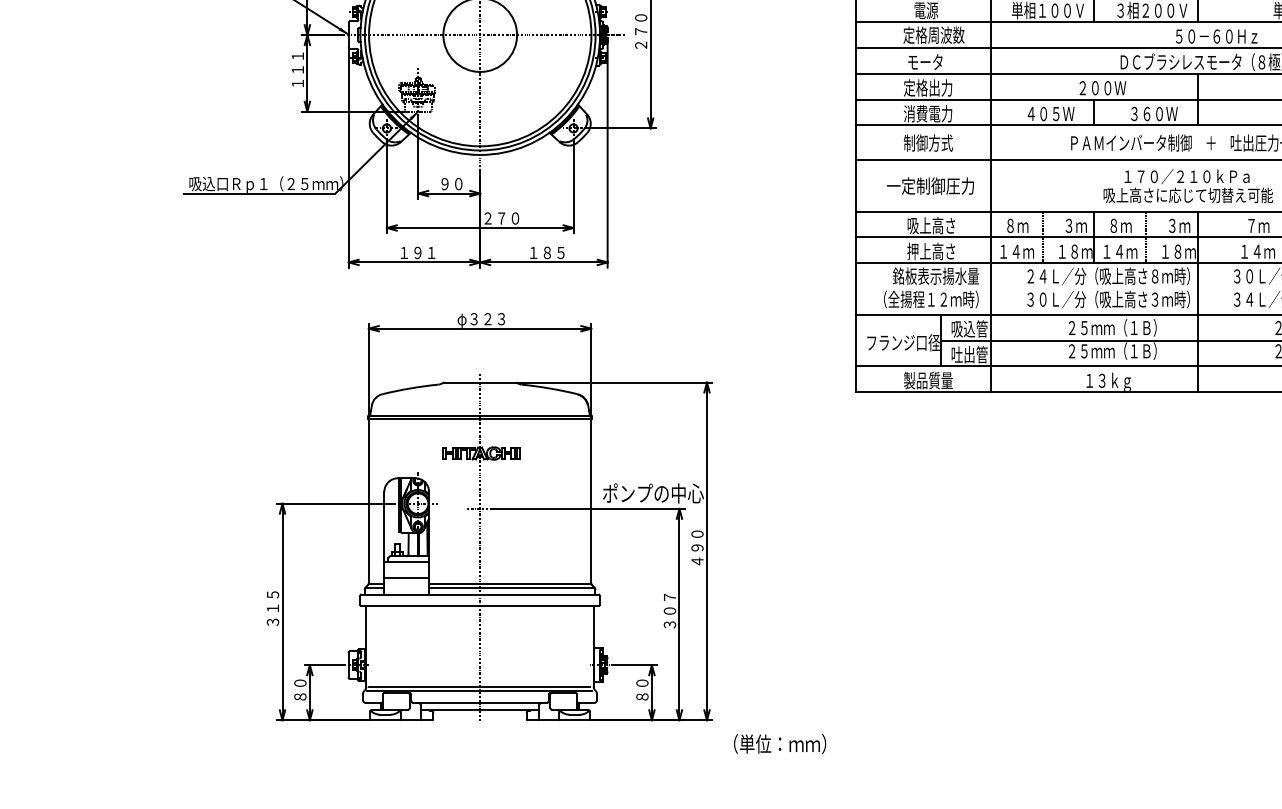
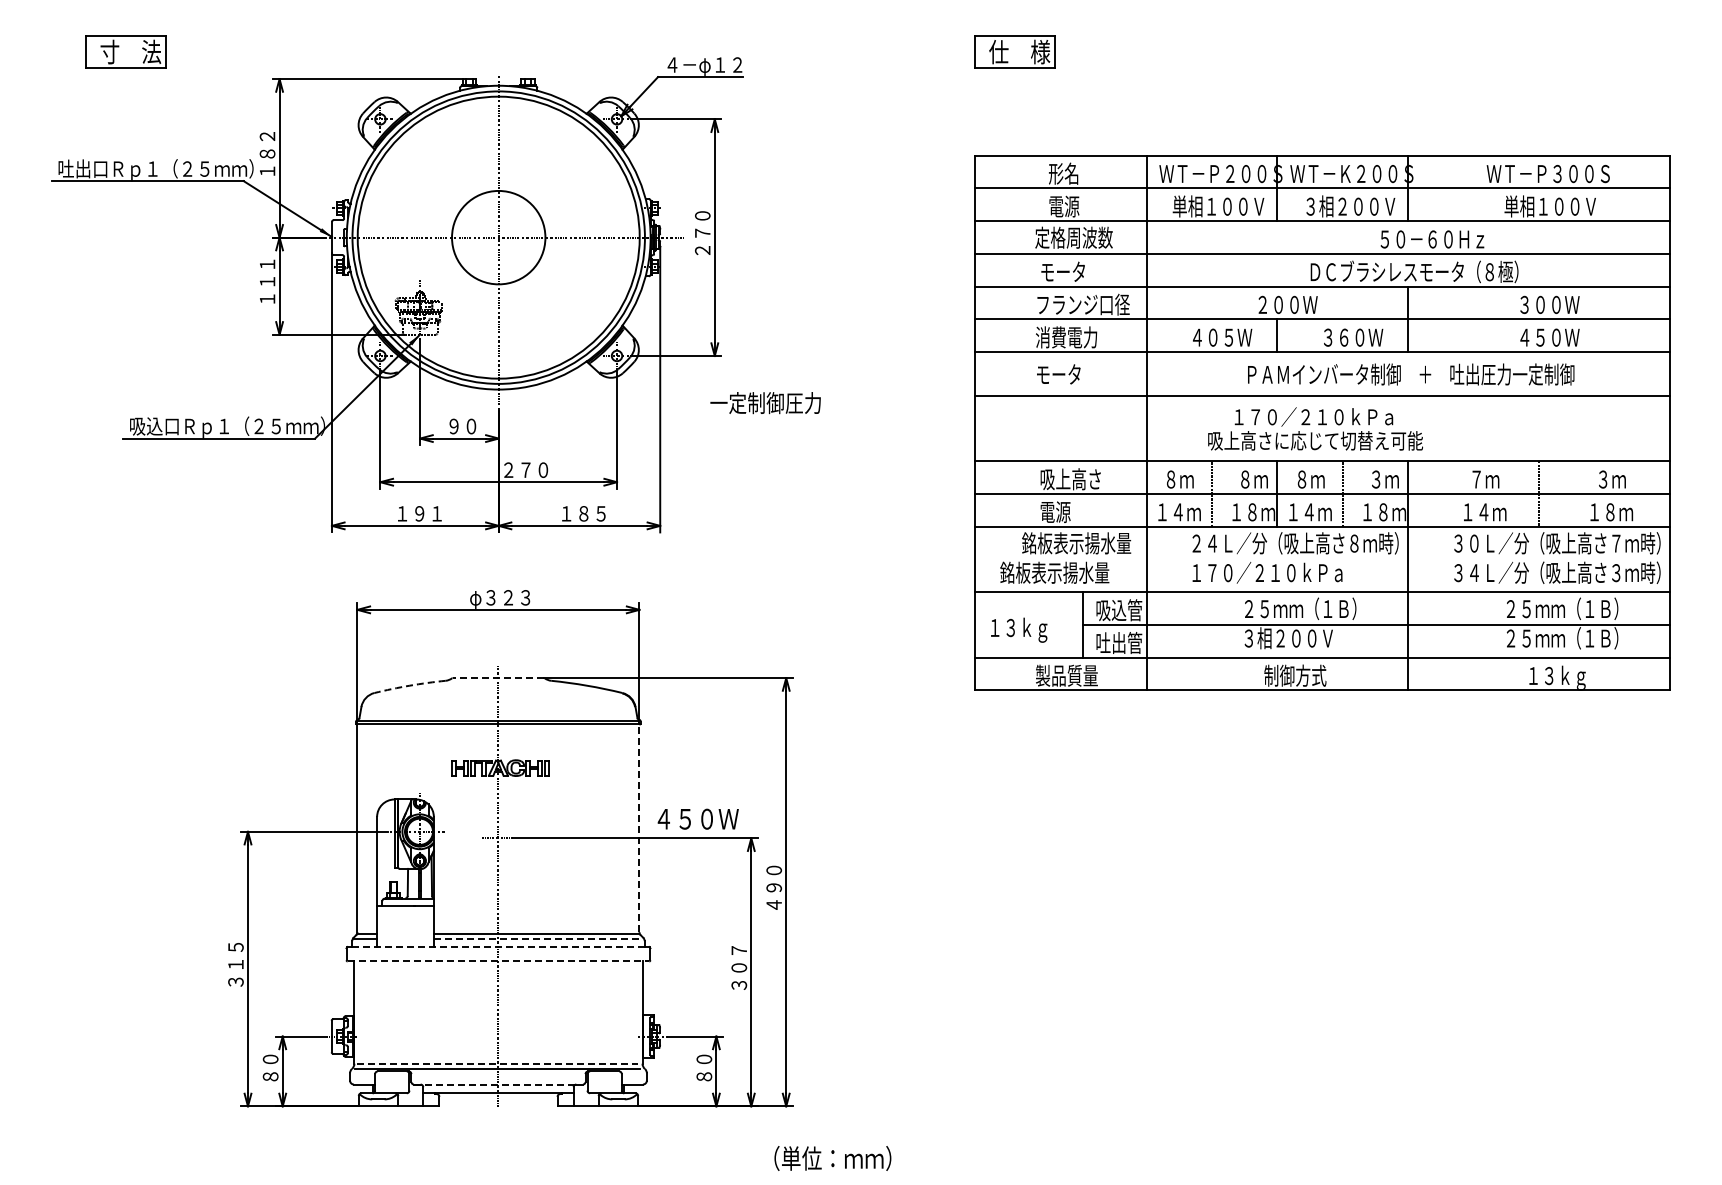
text: (940, 87) -> (1082, 304), 定格出力 -> フランジ口径
text: (928, 143) -> (1066, 374), 制御方式 -> モータ
text: (1188, 185) -> (1315, 428), moved
text: (930, 186) -> (765, 403), moved
text: (1069, 225) -> (1245, 479), ３ｍ -> ８ｍ
text: (931, 251) -> (1070, 512), 押上高さ -> 電源
text: (927, 299) -> (1065, 572), （全揚程１２ｍ時） -> 銘板表示揚水量
text: (1108, 299) -> (1295, 572), ３０Ｌ／分（吸上高さ３ｍ時） -> １７０／２１０ｋＰａ
text: (903, 344) -> (1035, 629), フランジ口径 -> １３ｋｇ
text: (1112, 351) -> (1300, 638), ２５ｍｍ（１Ｂ） -> ３相２００Ｖ
text: (1108, 381) -> (1295, 676), １３ｋｇ -> 制御方式
line: (480, 382) -> (498, 678), solid -> dashed
arc: (409, 388) -> (409, 685), solid -> dashed
text: (653, 493) -> (718, 818), ポンプの中心 -> ４５０Ｗ
line: (591, 500) -> (639, 827), solid -> dashed
line: (406, 578) -> (405, 926), removed
line: (511, 588) -> (538, 939), solid -> dashed
line: (480, 594) -> (499, 947), solid -> dashed
line: (480, 606) -> (498, 961), solid -> dashed
line: (480, 686) -> (498, 1063), solid -> dashed
line: (477, 703) -> (495, 1084), solid -> dashed
text: (779, 744) -> (832, 1158), moved

